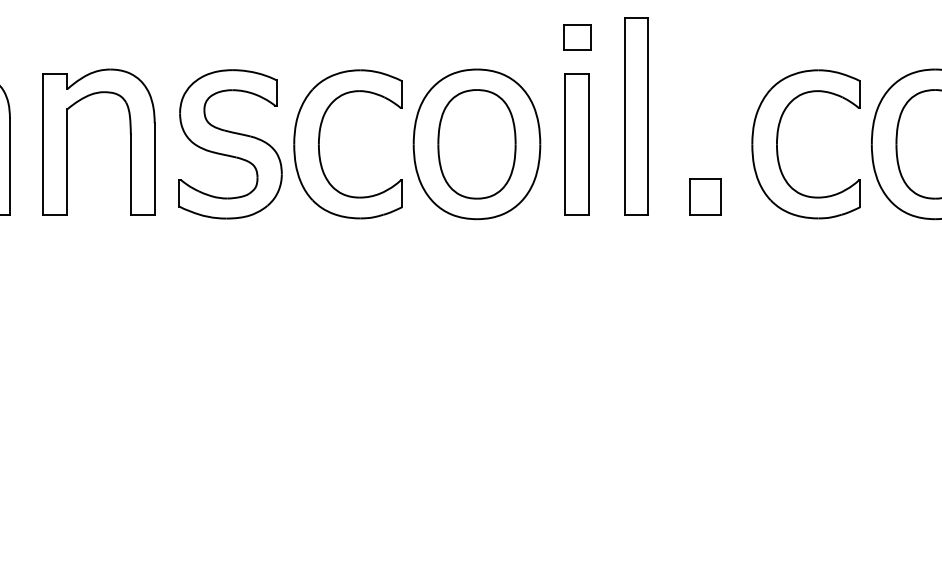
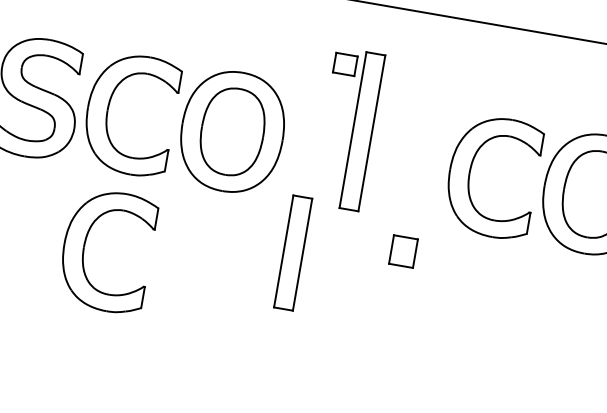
part: (577, 37) -> (345, 64), moved
part: (576, 144) -> (292, 253), moved
part: (705, 196) -> (403, 251), moved
part: (320, 310) -> (86, 241), added

